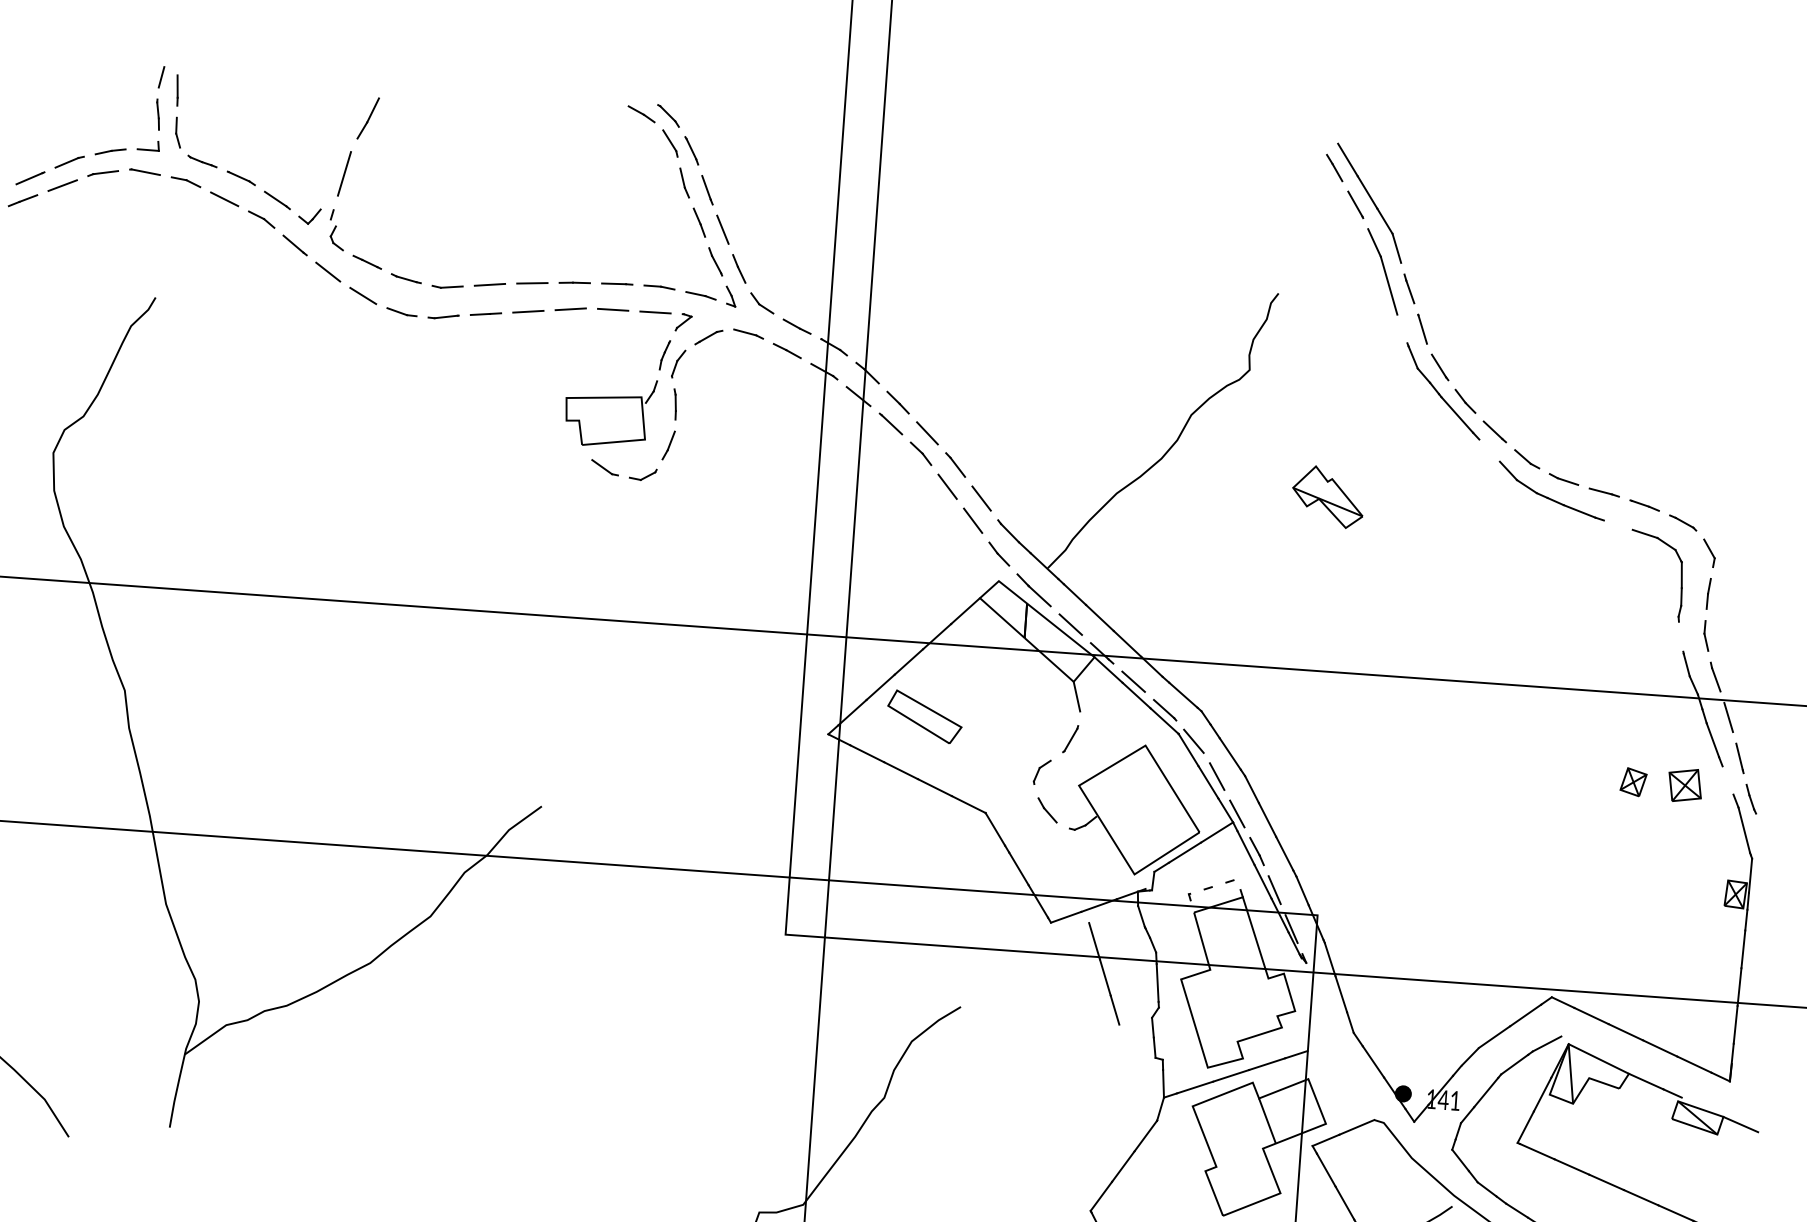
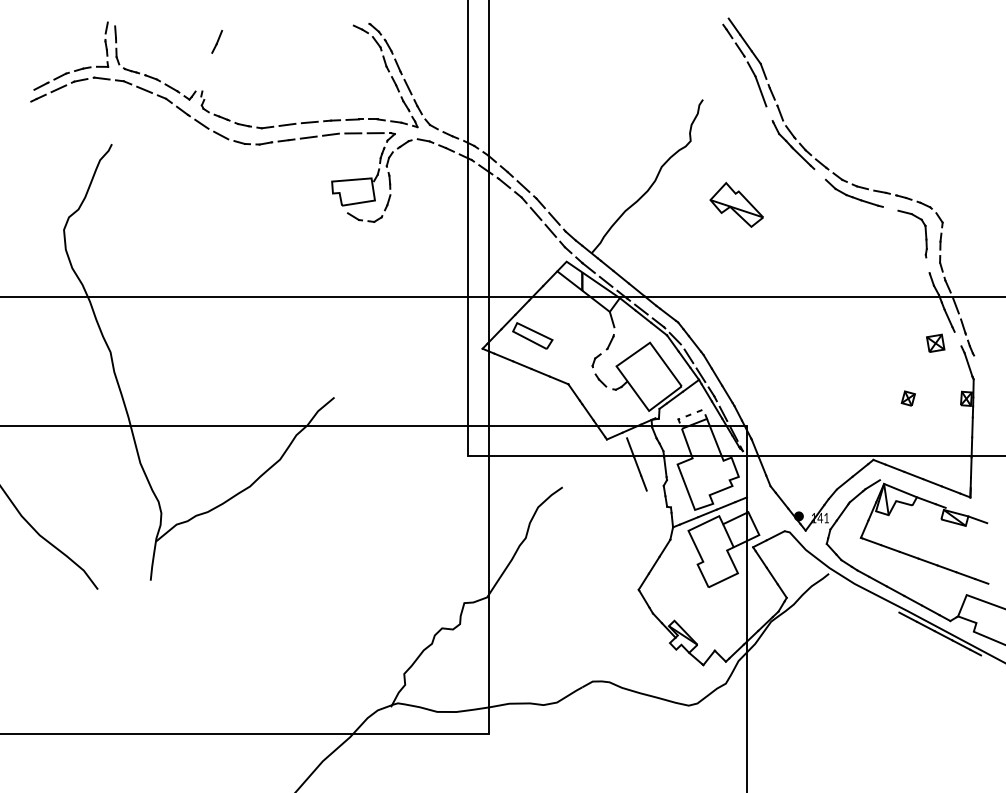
line: (344, 172) -> (206, 71), removed
part: (1327, 496) -> (736, 204), size x1.4
part: (1631, 781) -> (907, 398), moved

